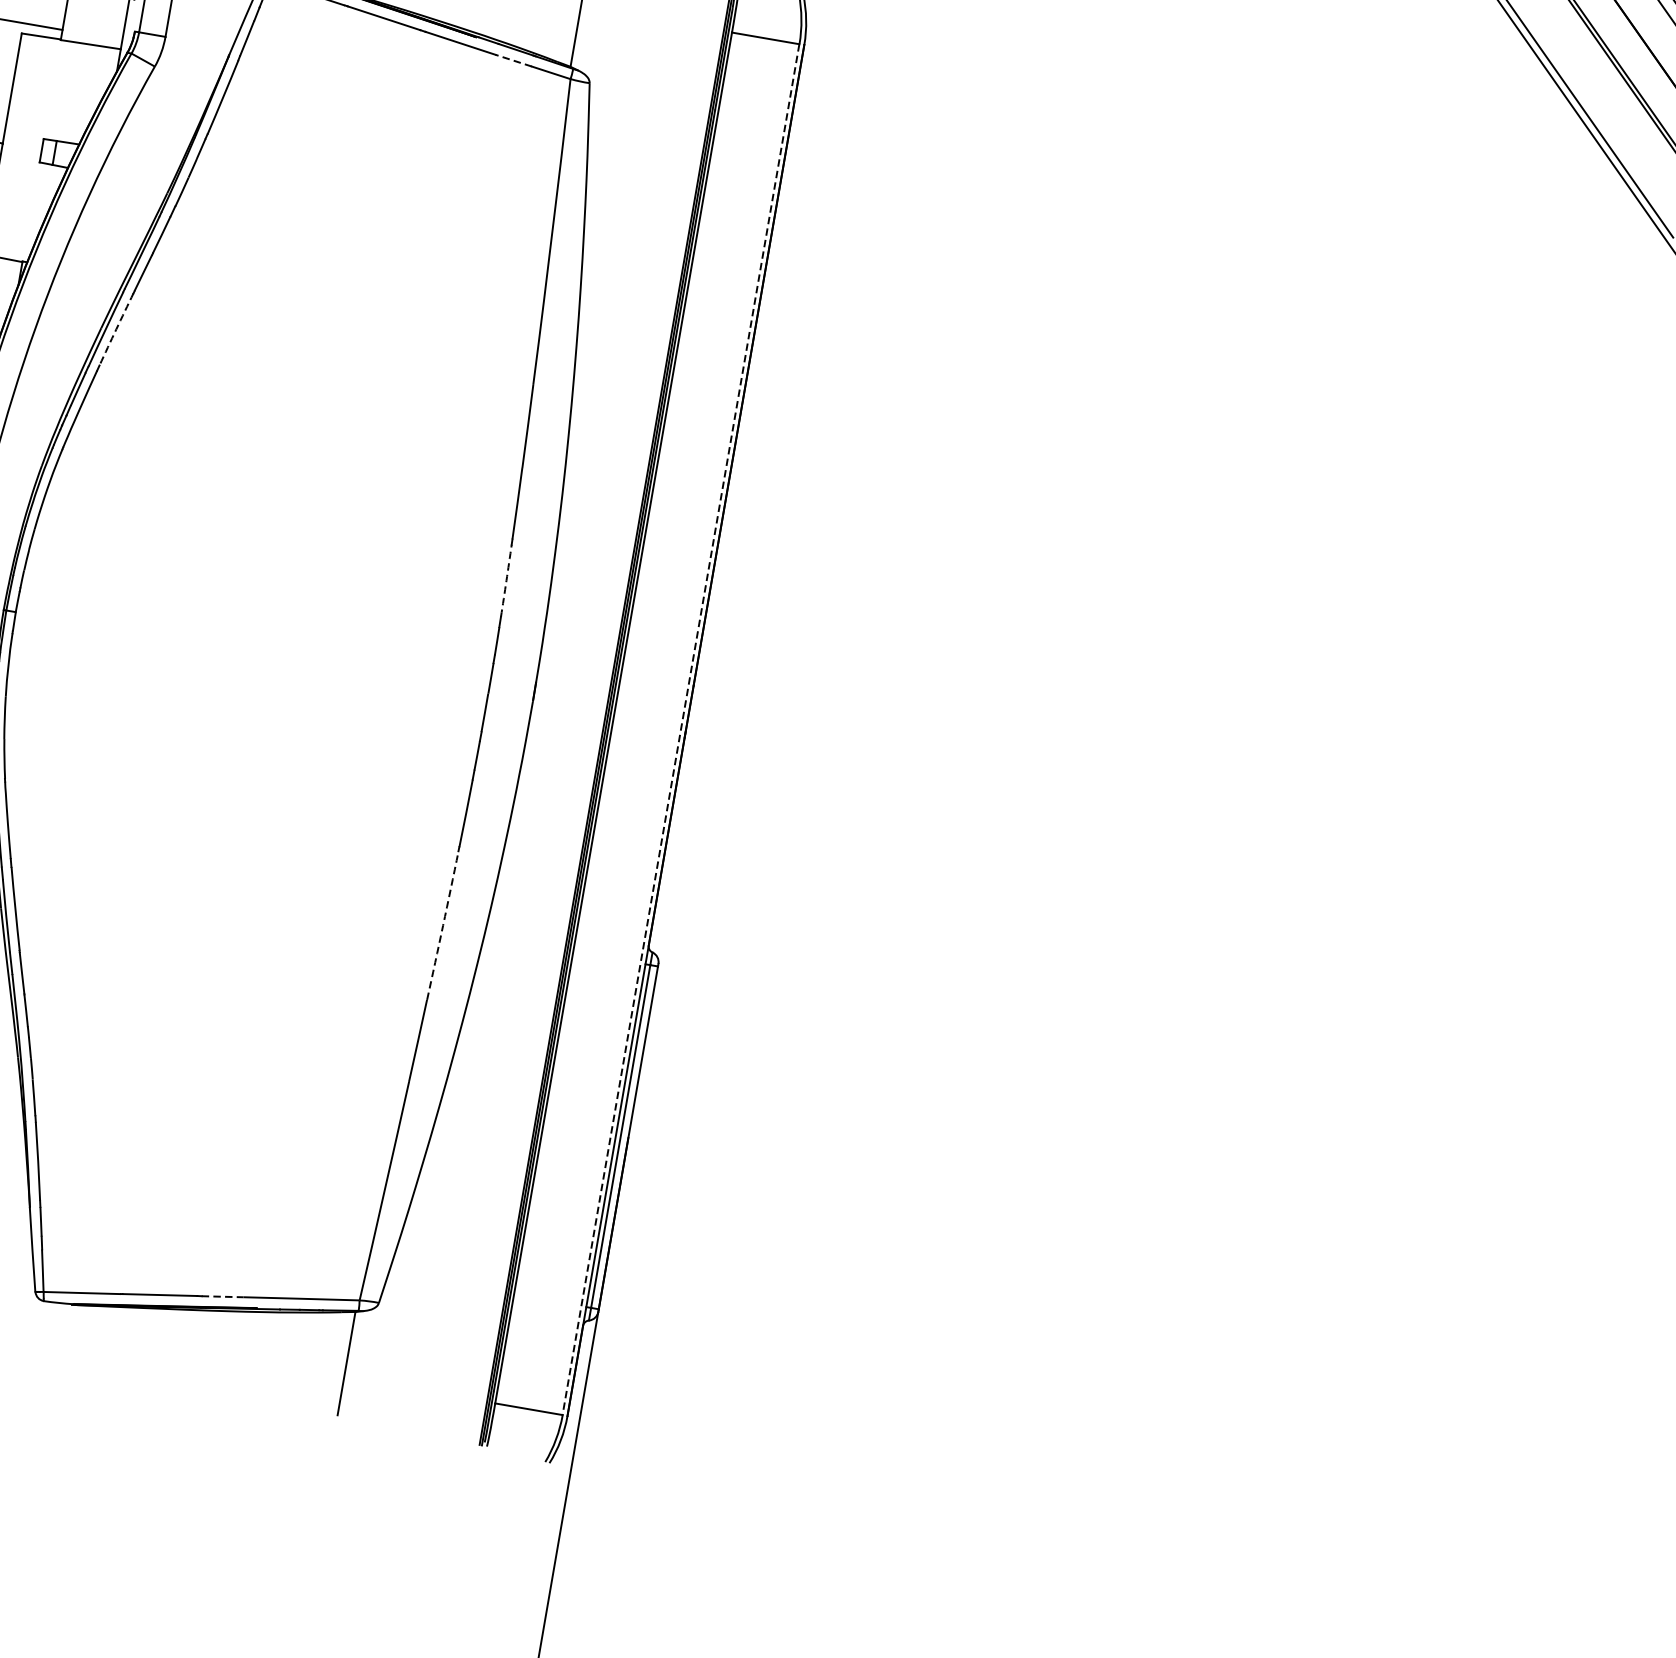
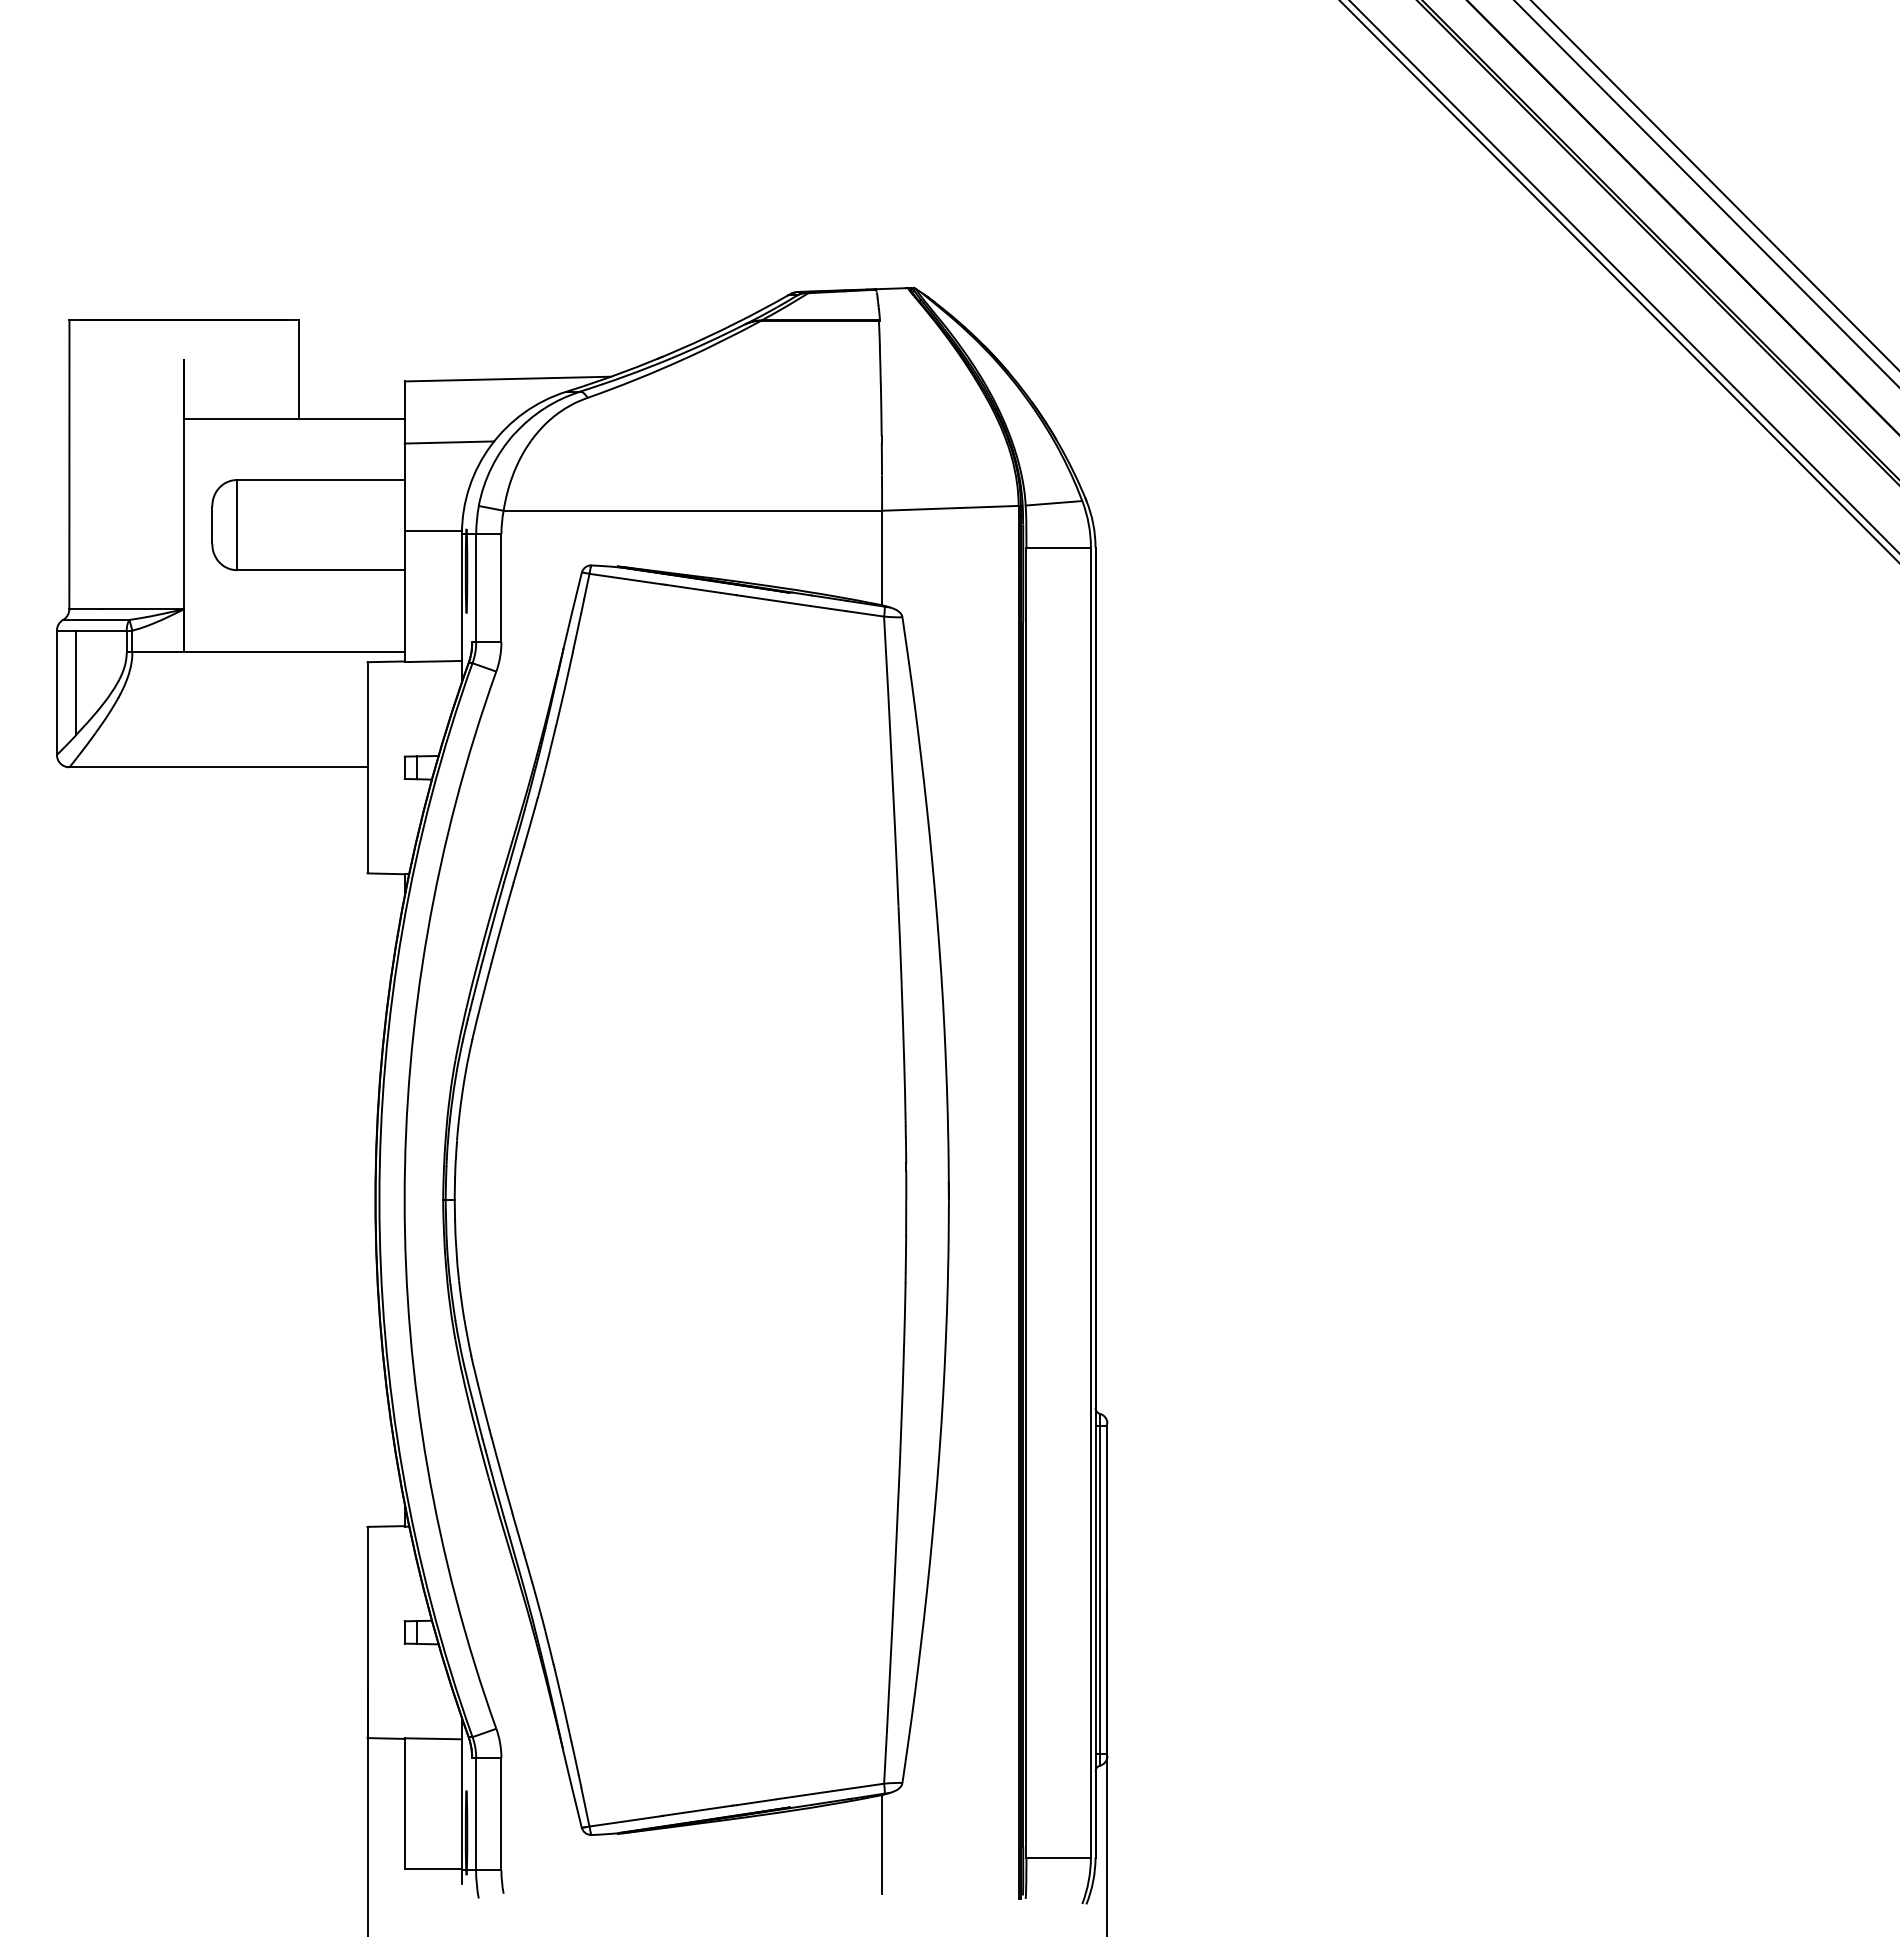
line: (512, 60) -> (827, 608), dashed -> solid
arc: (116, 329) -> (502, 921), dashed -> solid
arc: (506, 580) -> (905, 1092), dashed -> solid
line: (680, 730) -> (1090, 1203), dashed -> solid
arc: (443, 925) -> (901, 1422), dashed -> solid
line: (222, 1297) -> (756, 1802), dashed -> solid

